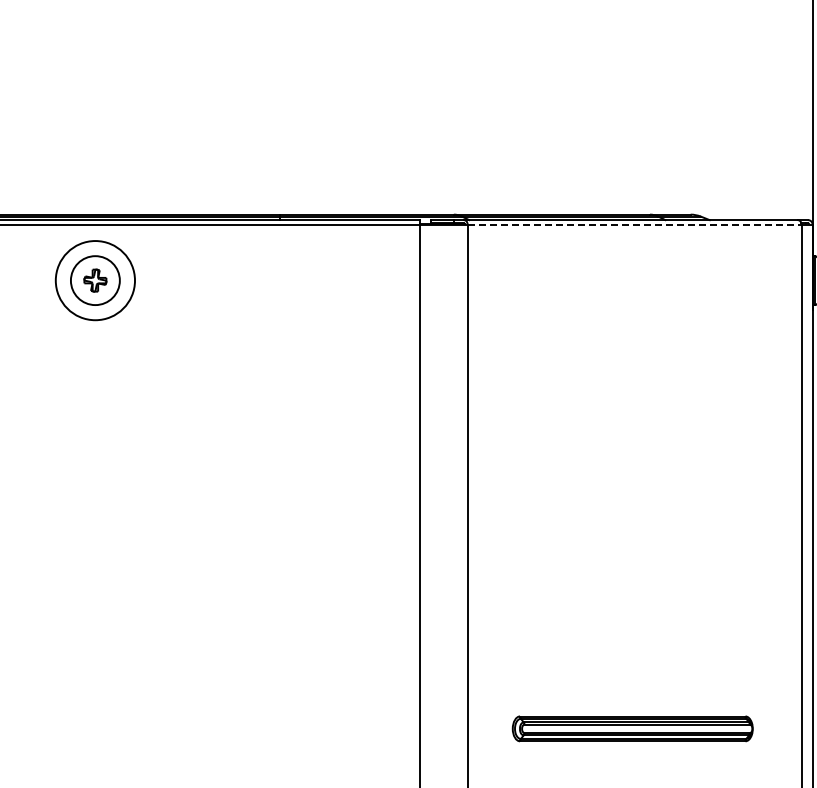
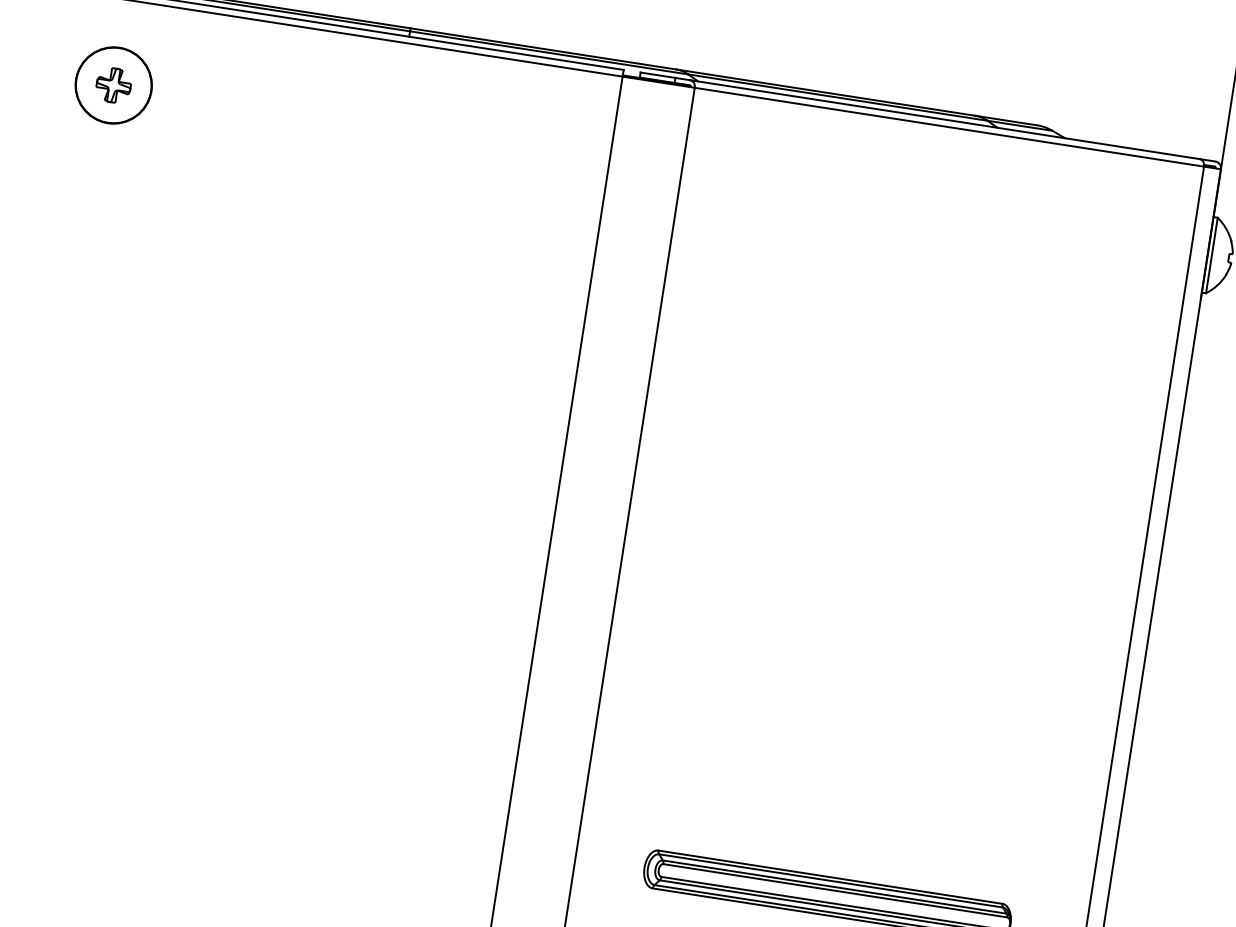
line: (634, 224) -> (949, 127), dashed -> solid
circle: (95, 280) -> (113, 85), size x0.62

